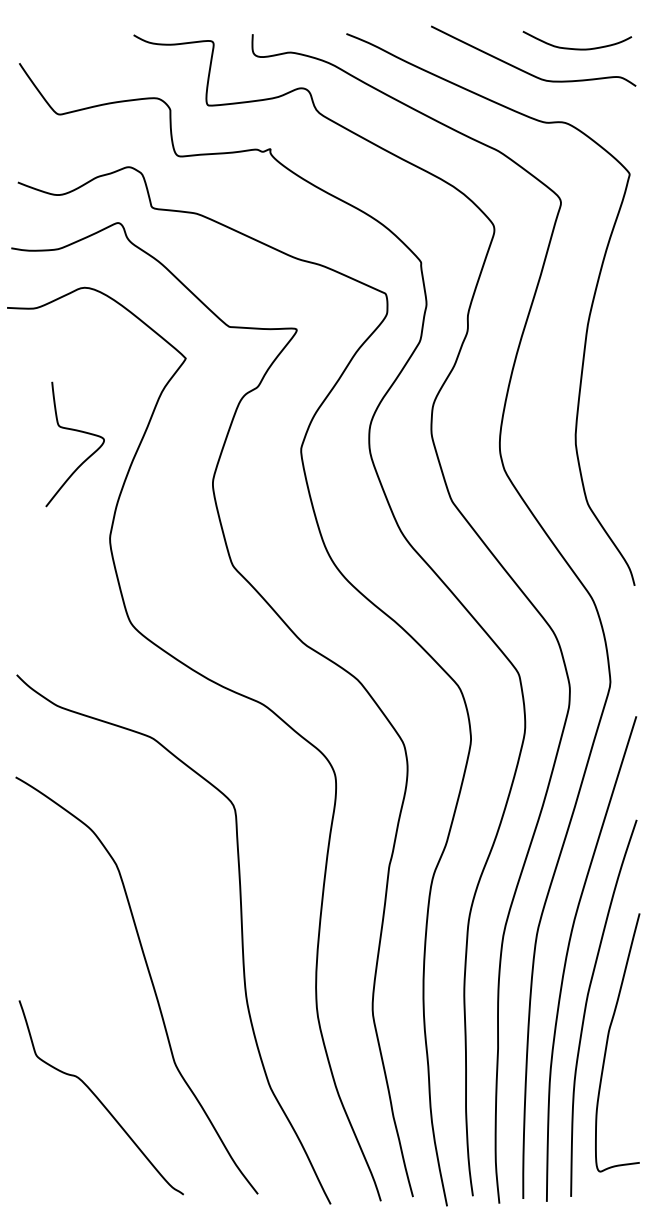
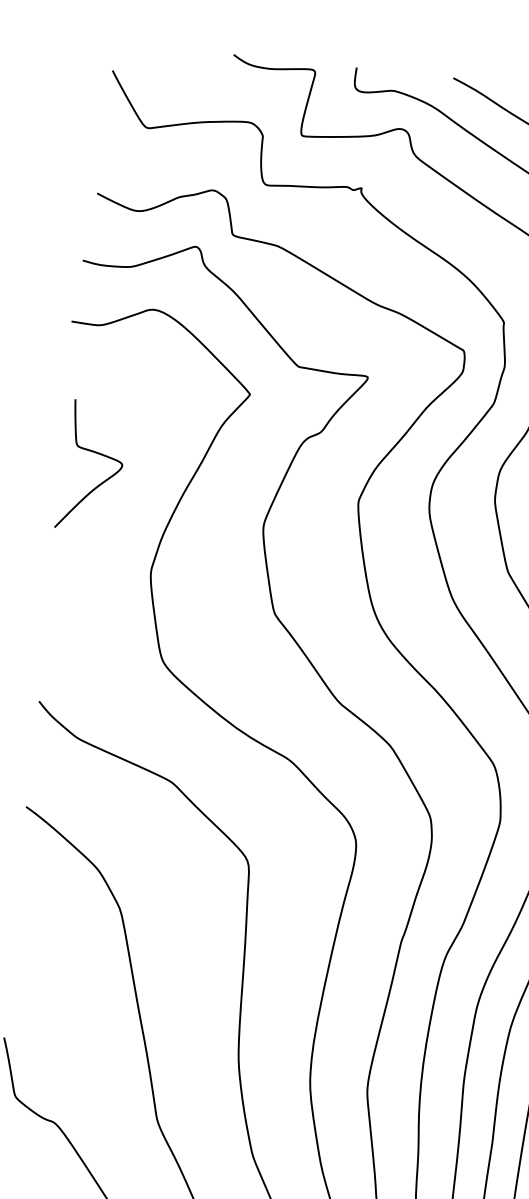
curve: (75, 431) -> (93, 453), moved

